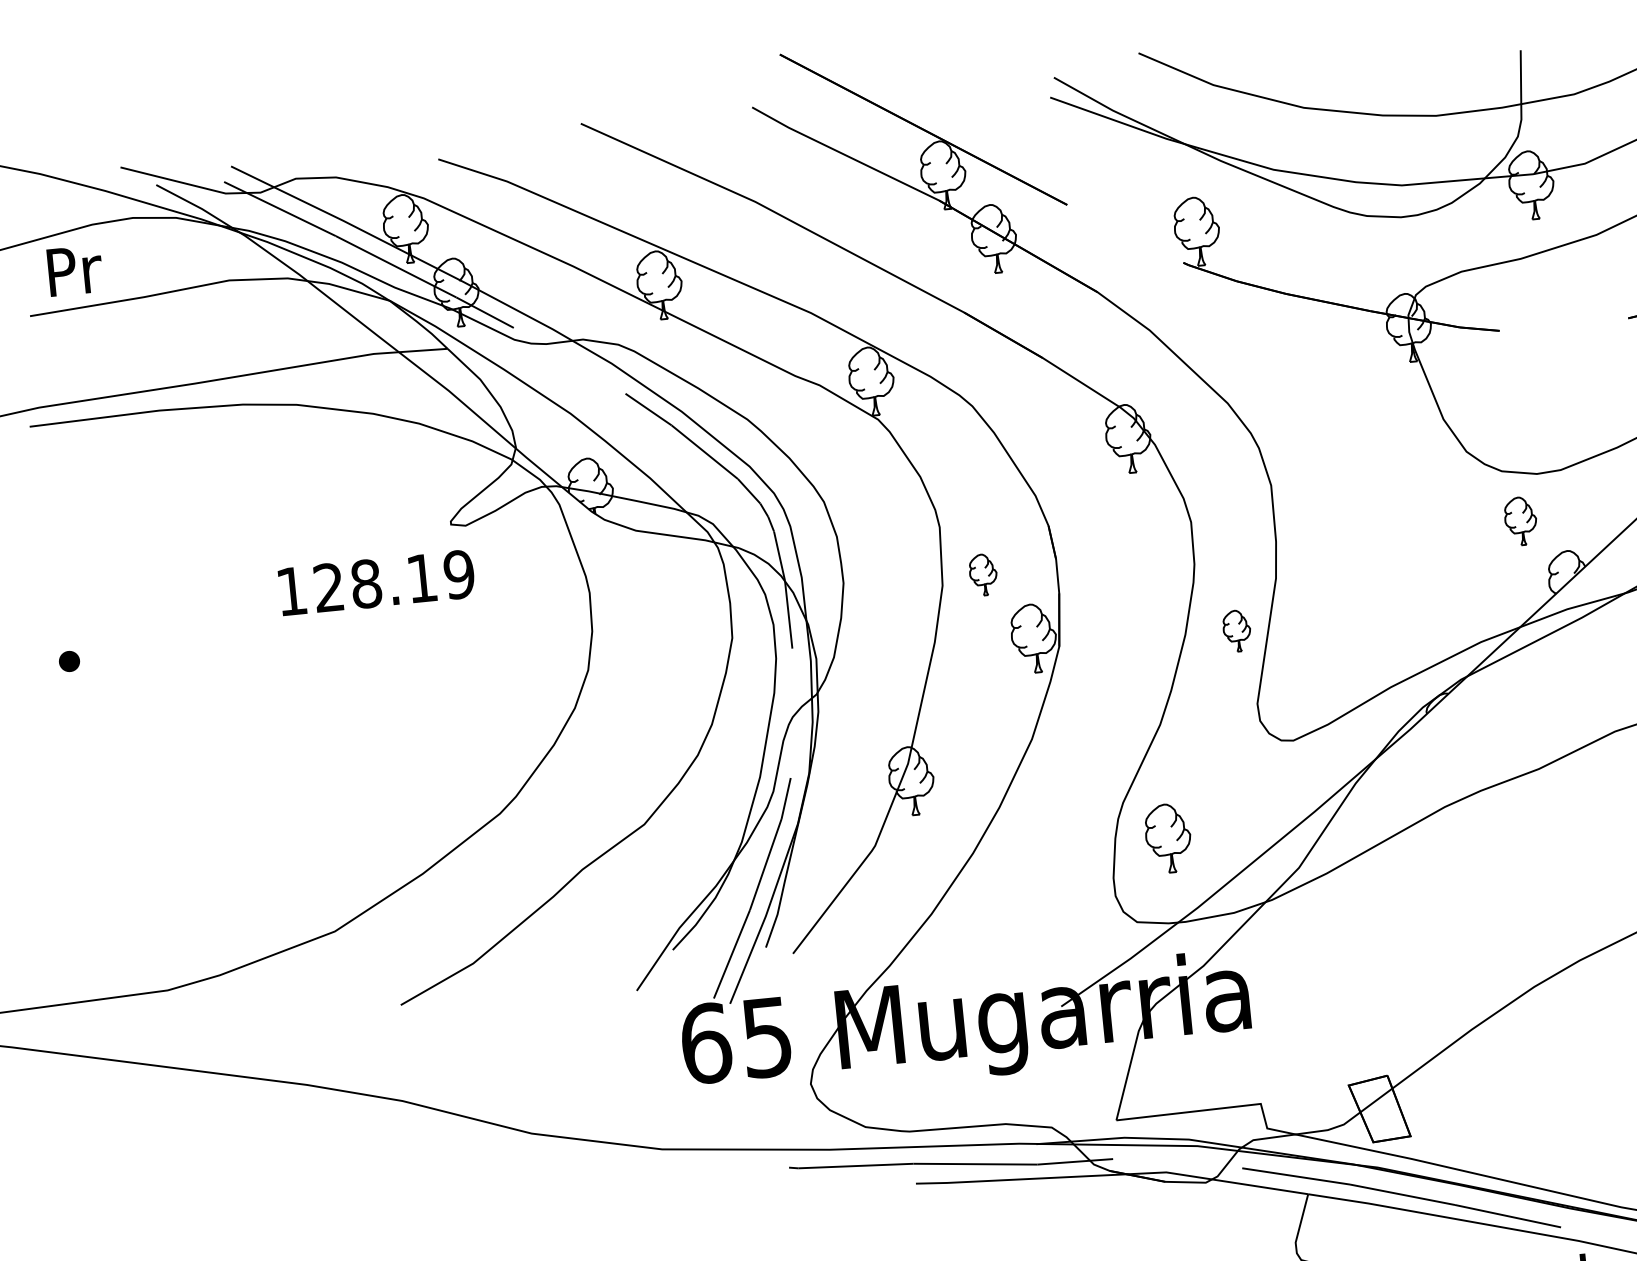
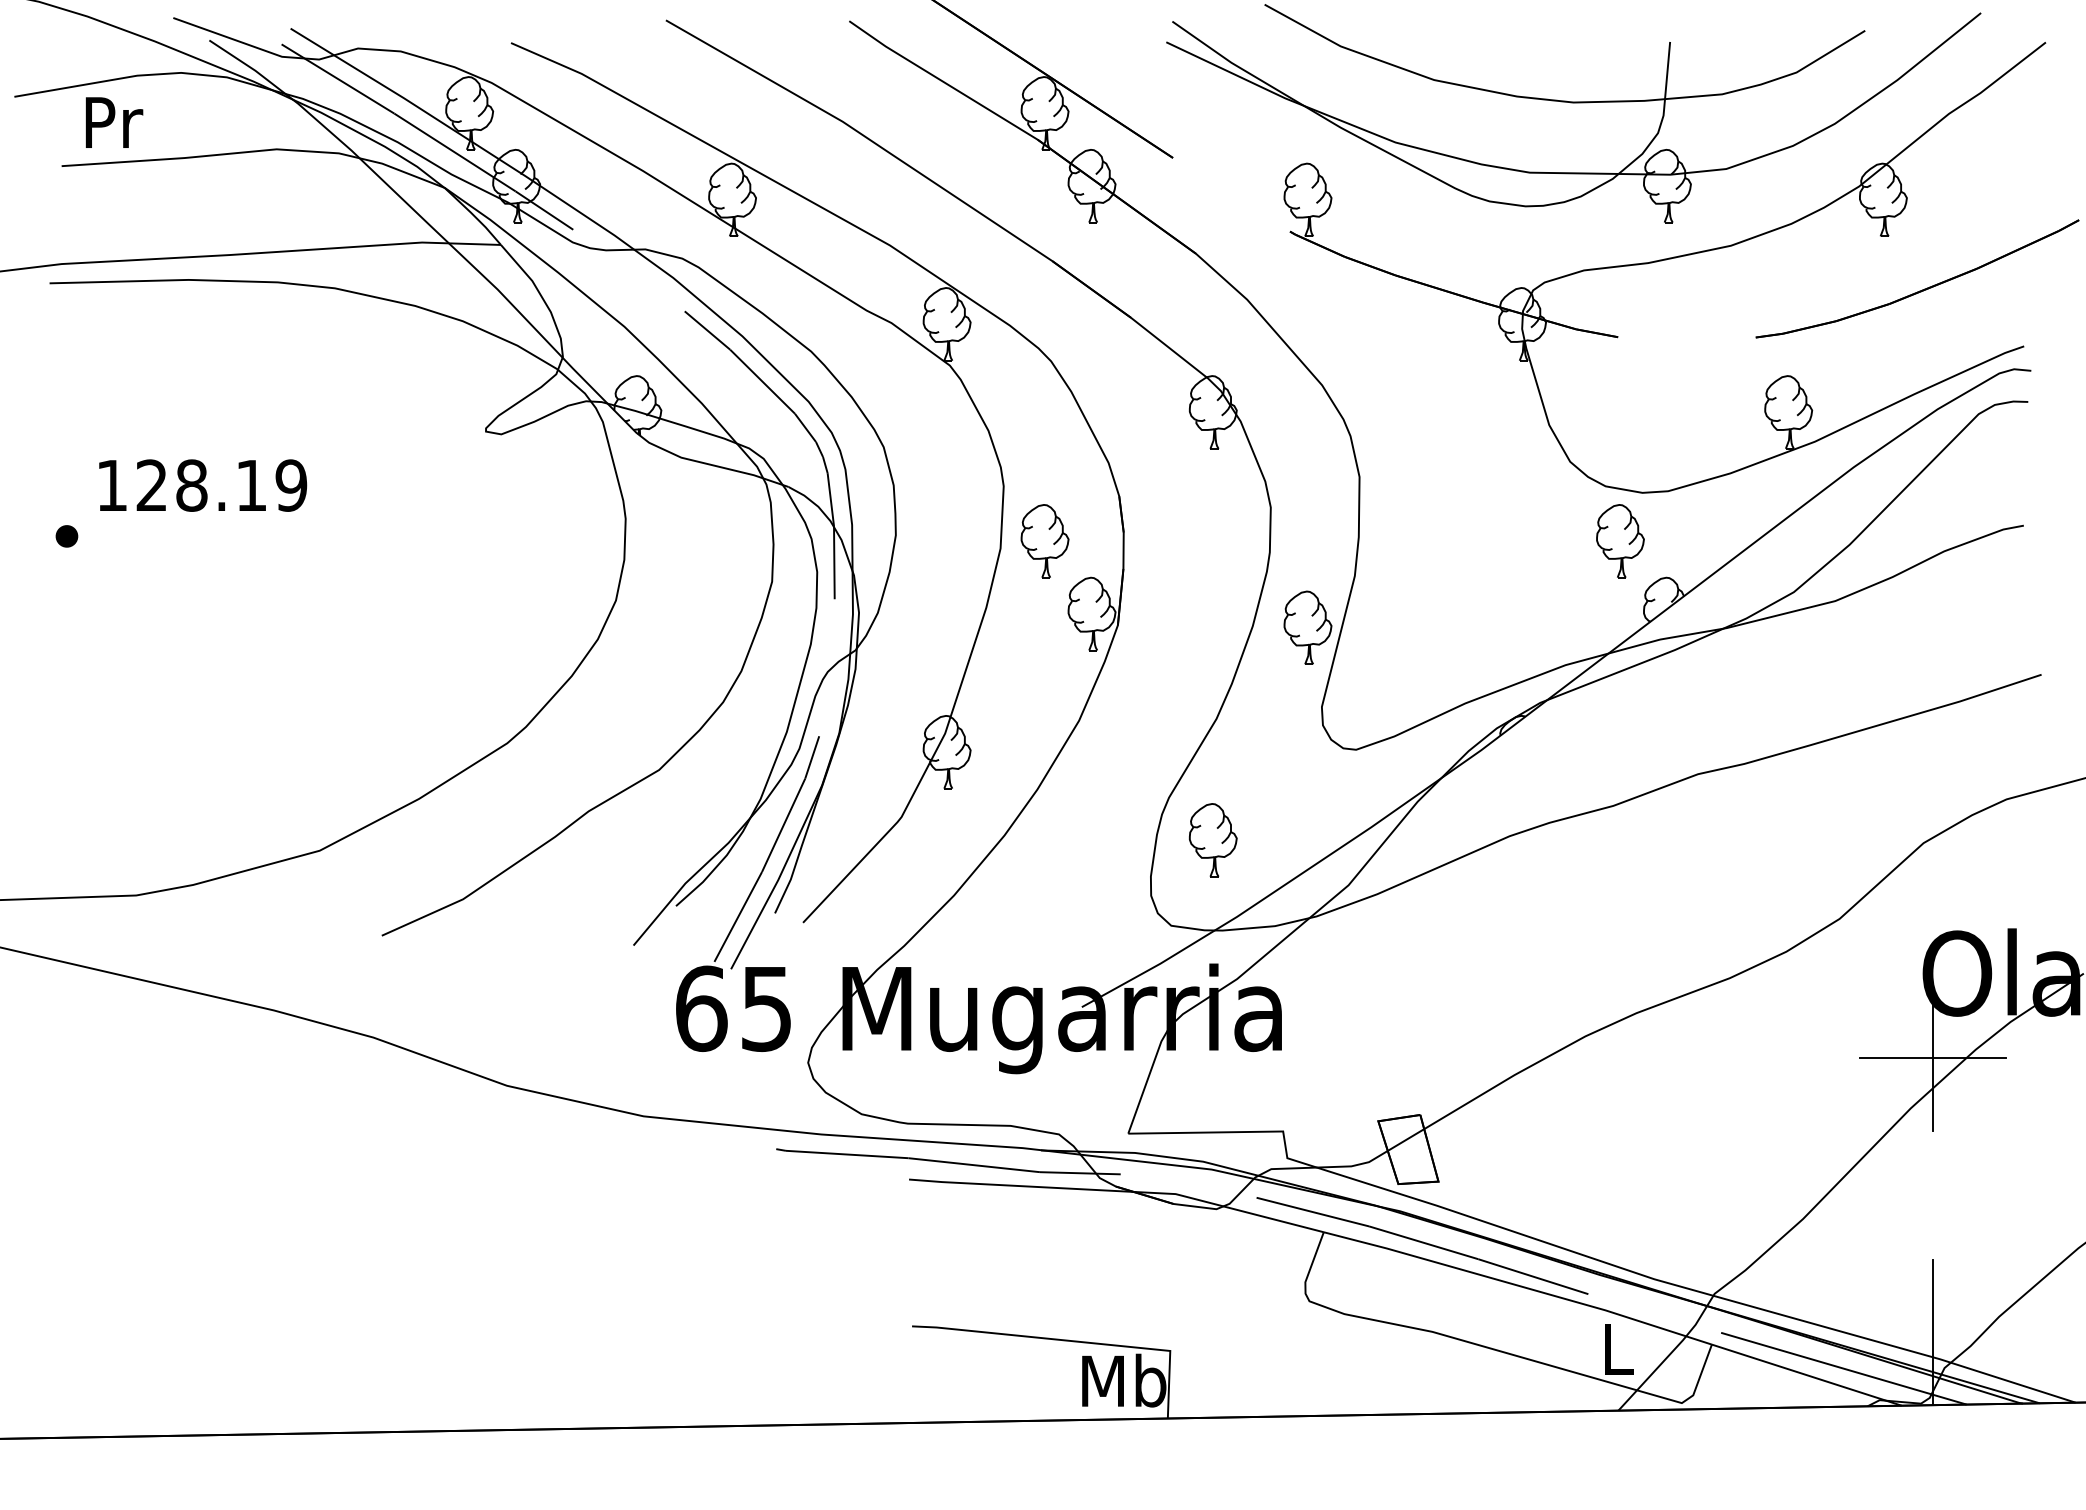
part: (1520, 521) -> (1620, 541), size x1.43
part: (982, 575) -> (1044, 541), size x1.67
text: (377, 582) -> (203, 485), moved
part: (1236, 630) -> (1307, 627), size x1.67

